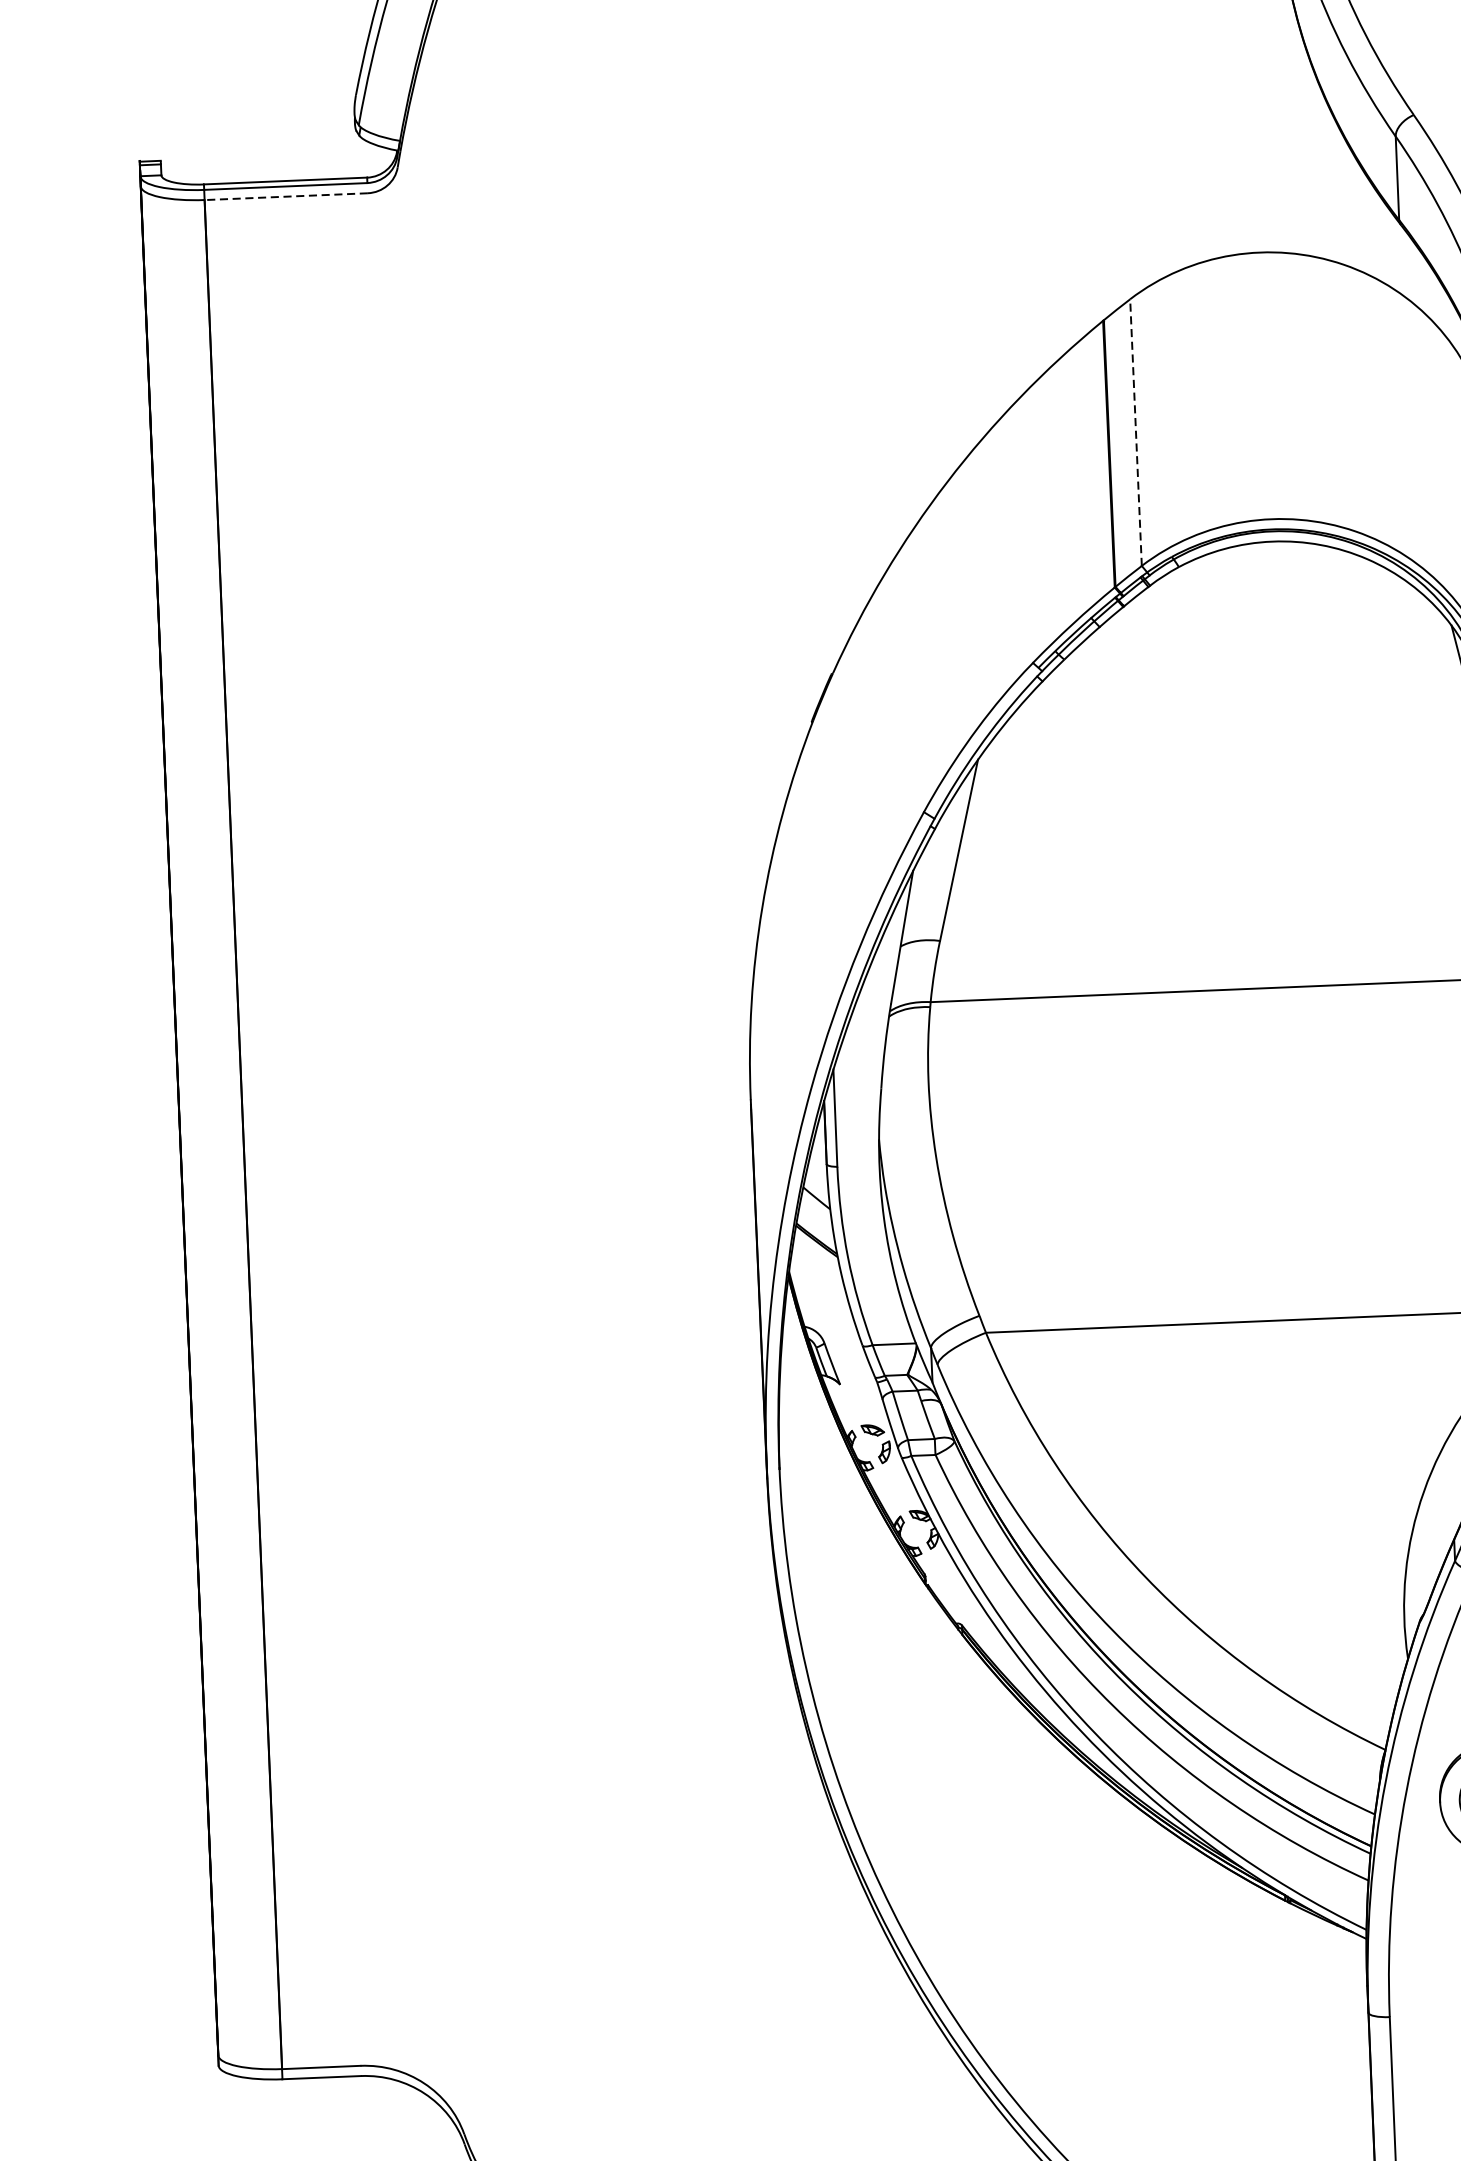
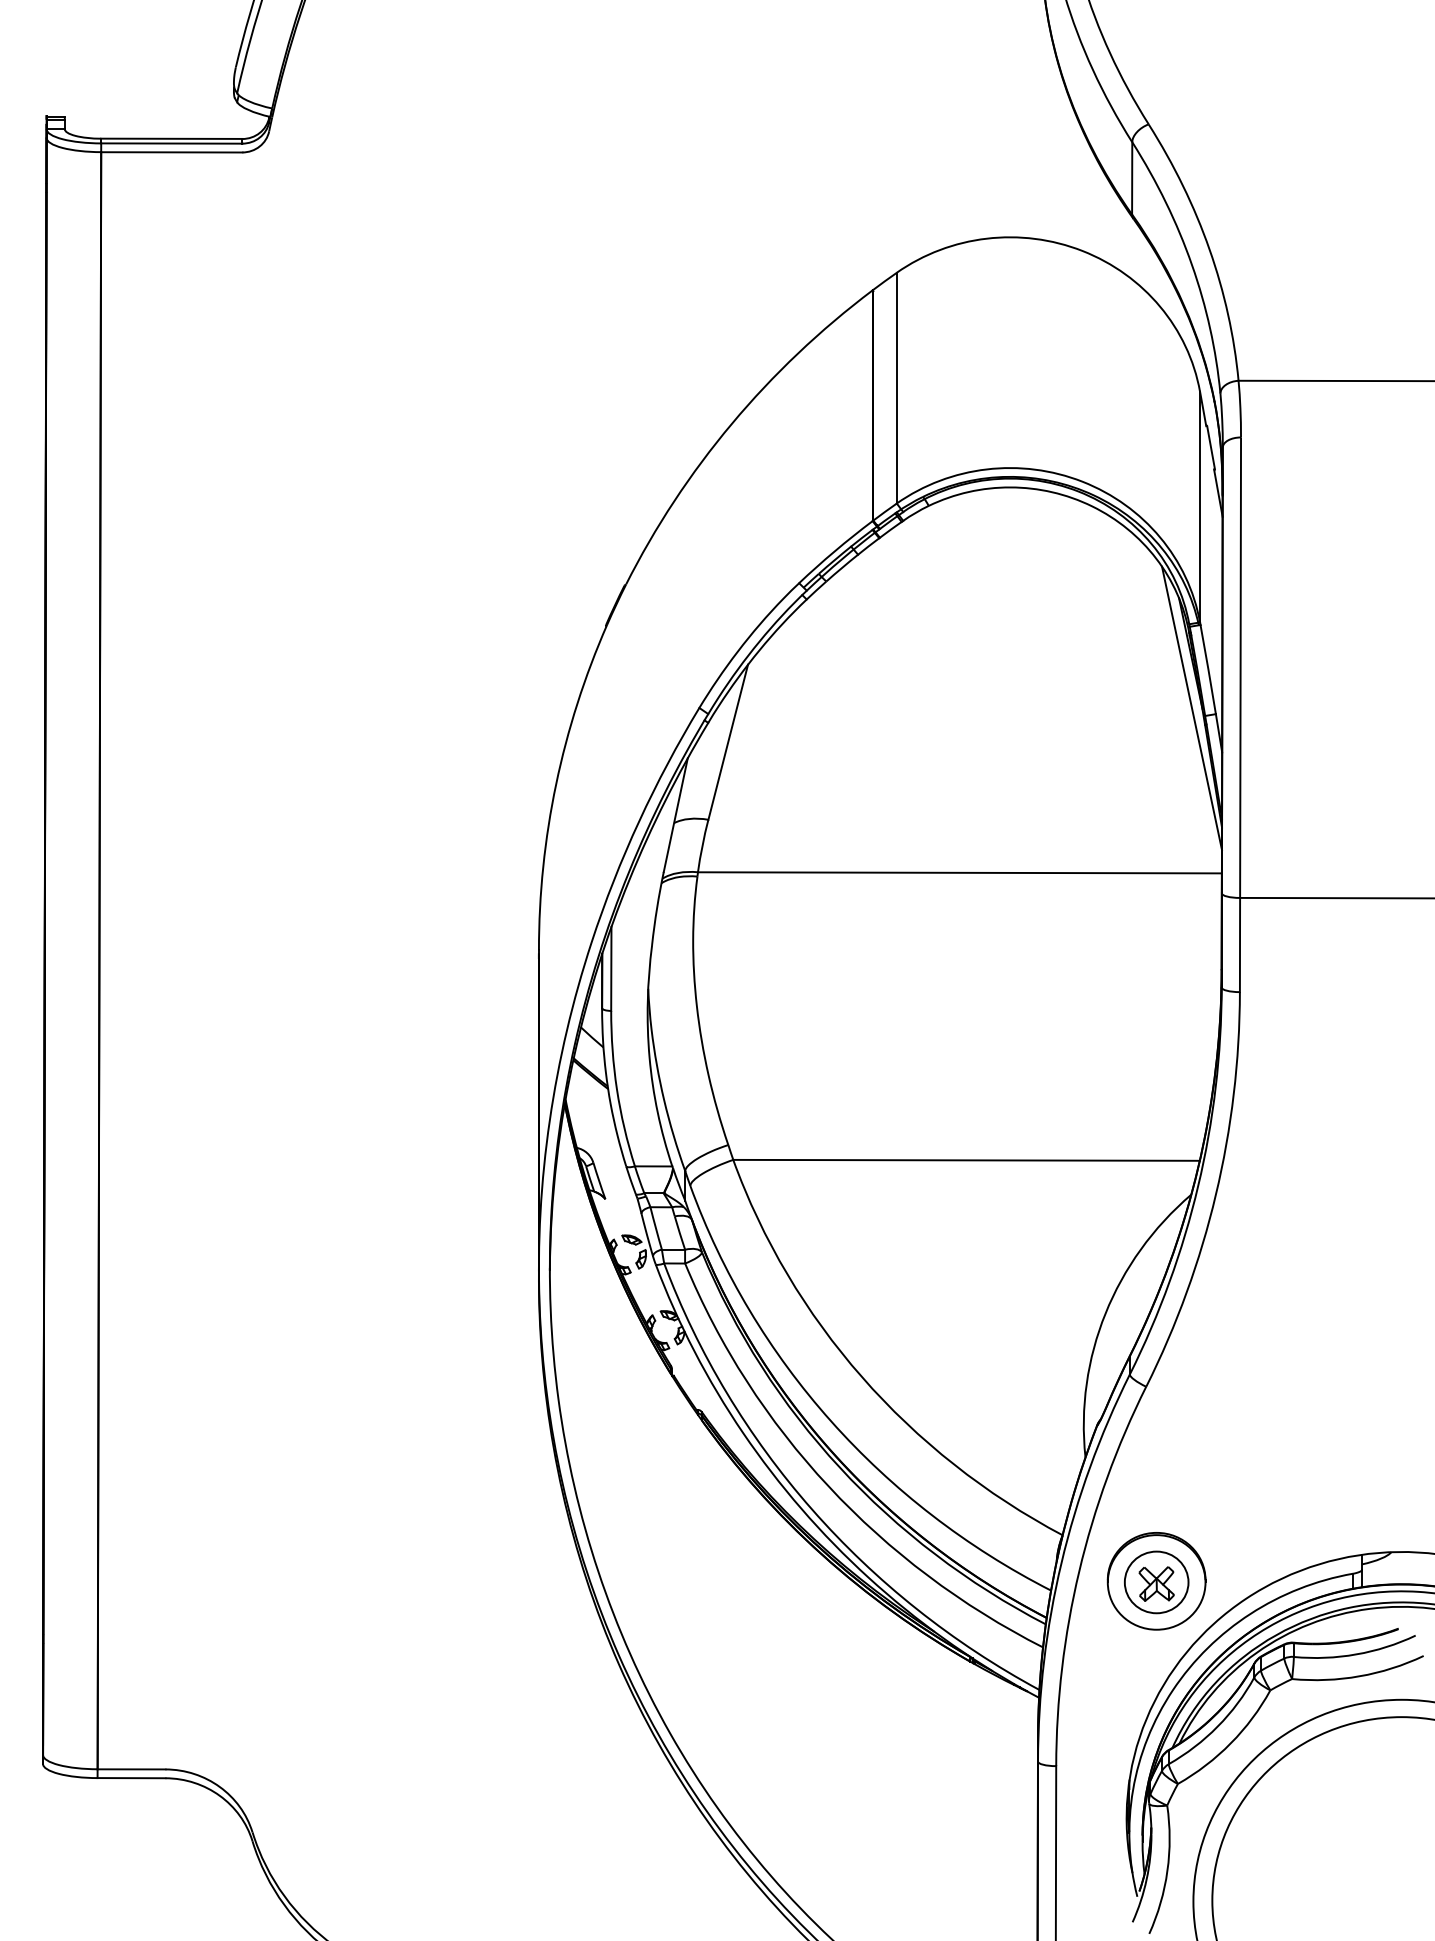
line: (285, 196) -> (171, 152), dashed -> solid
line: (1135, 431) -> (896, 387), dashed -> solid

